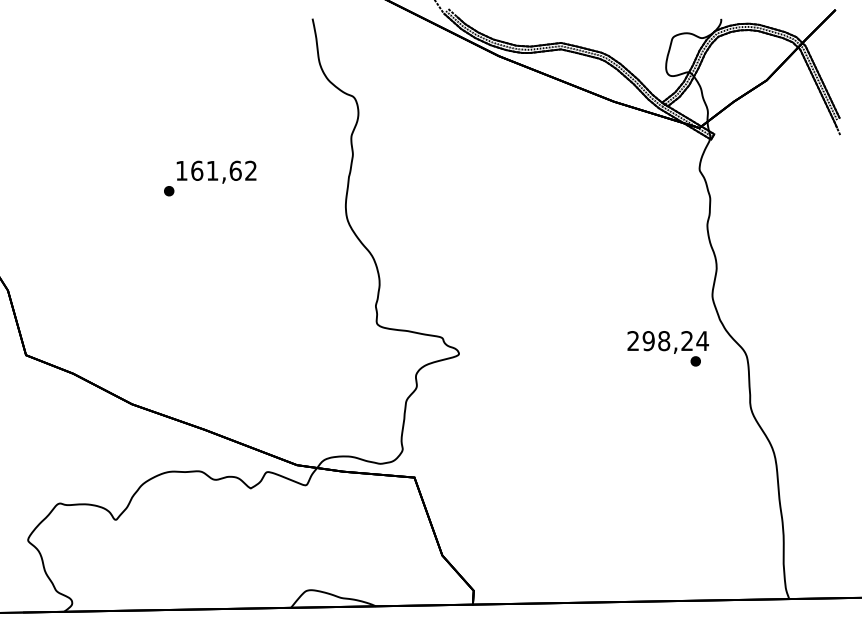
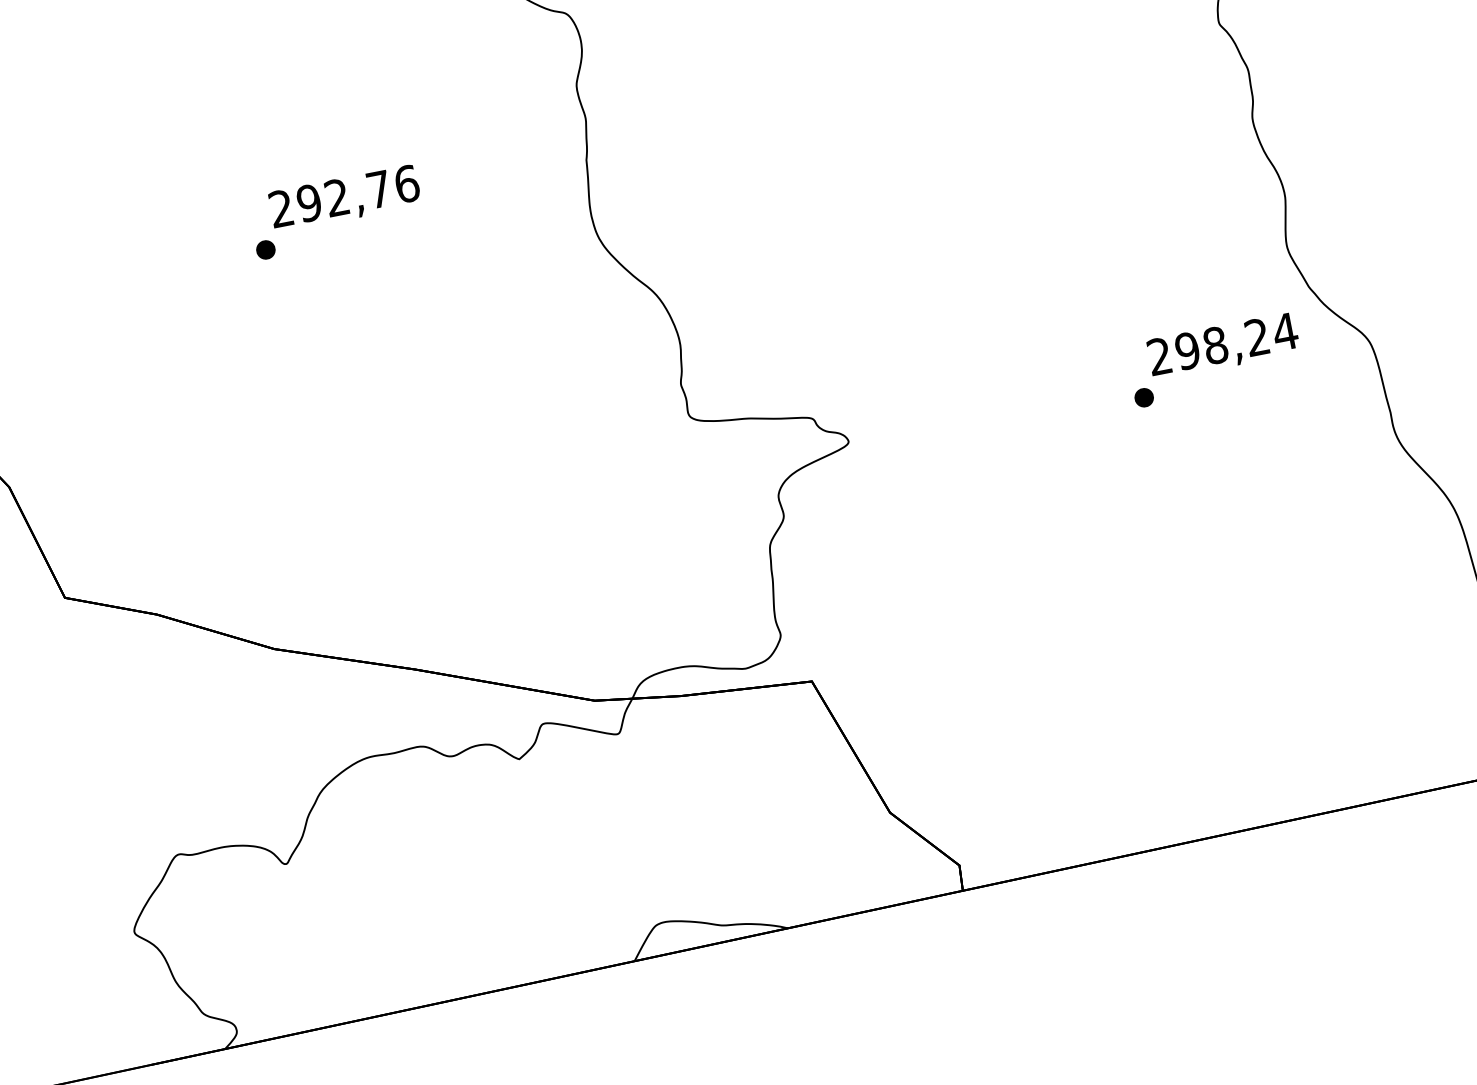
text: (216, 170) -> (344, 195), 161,62 -> 292,76
part: (695, 361) -> (1143, 398), moved

